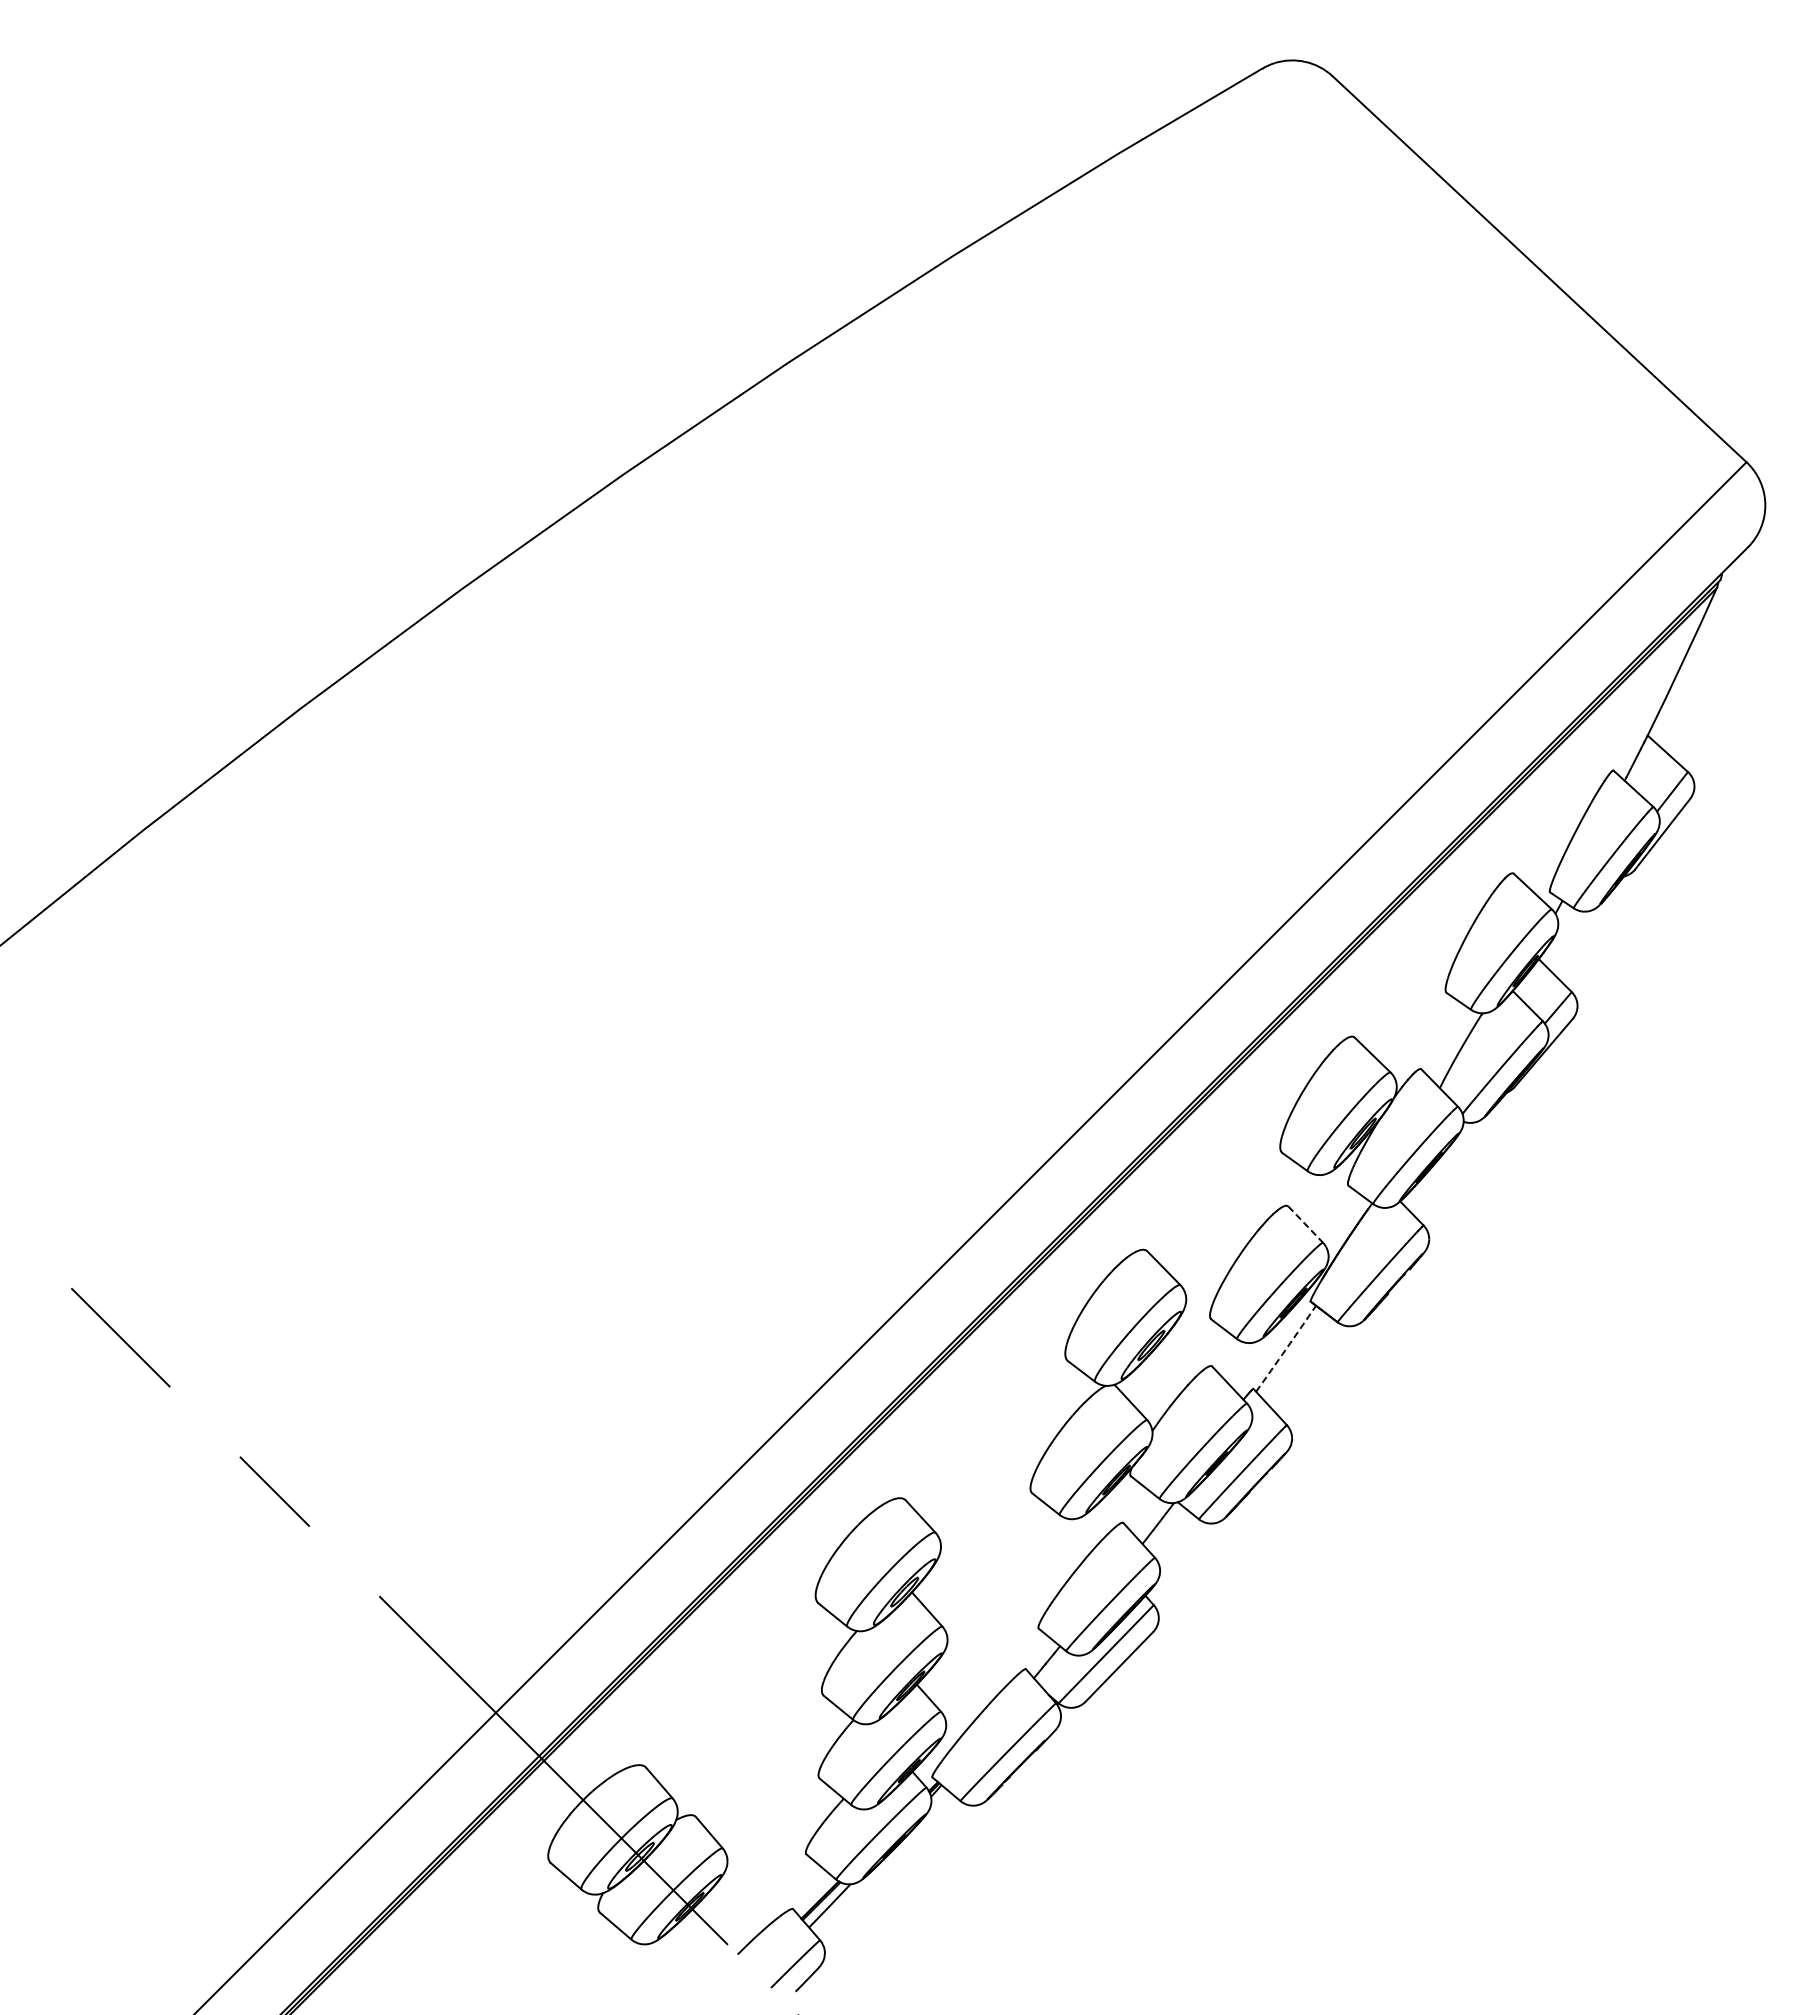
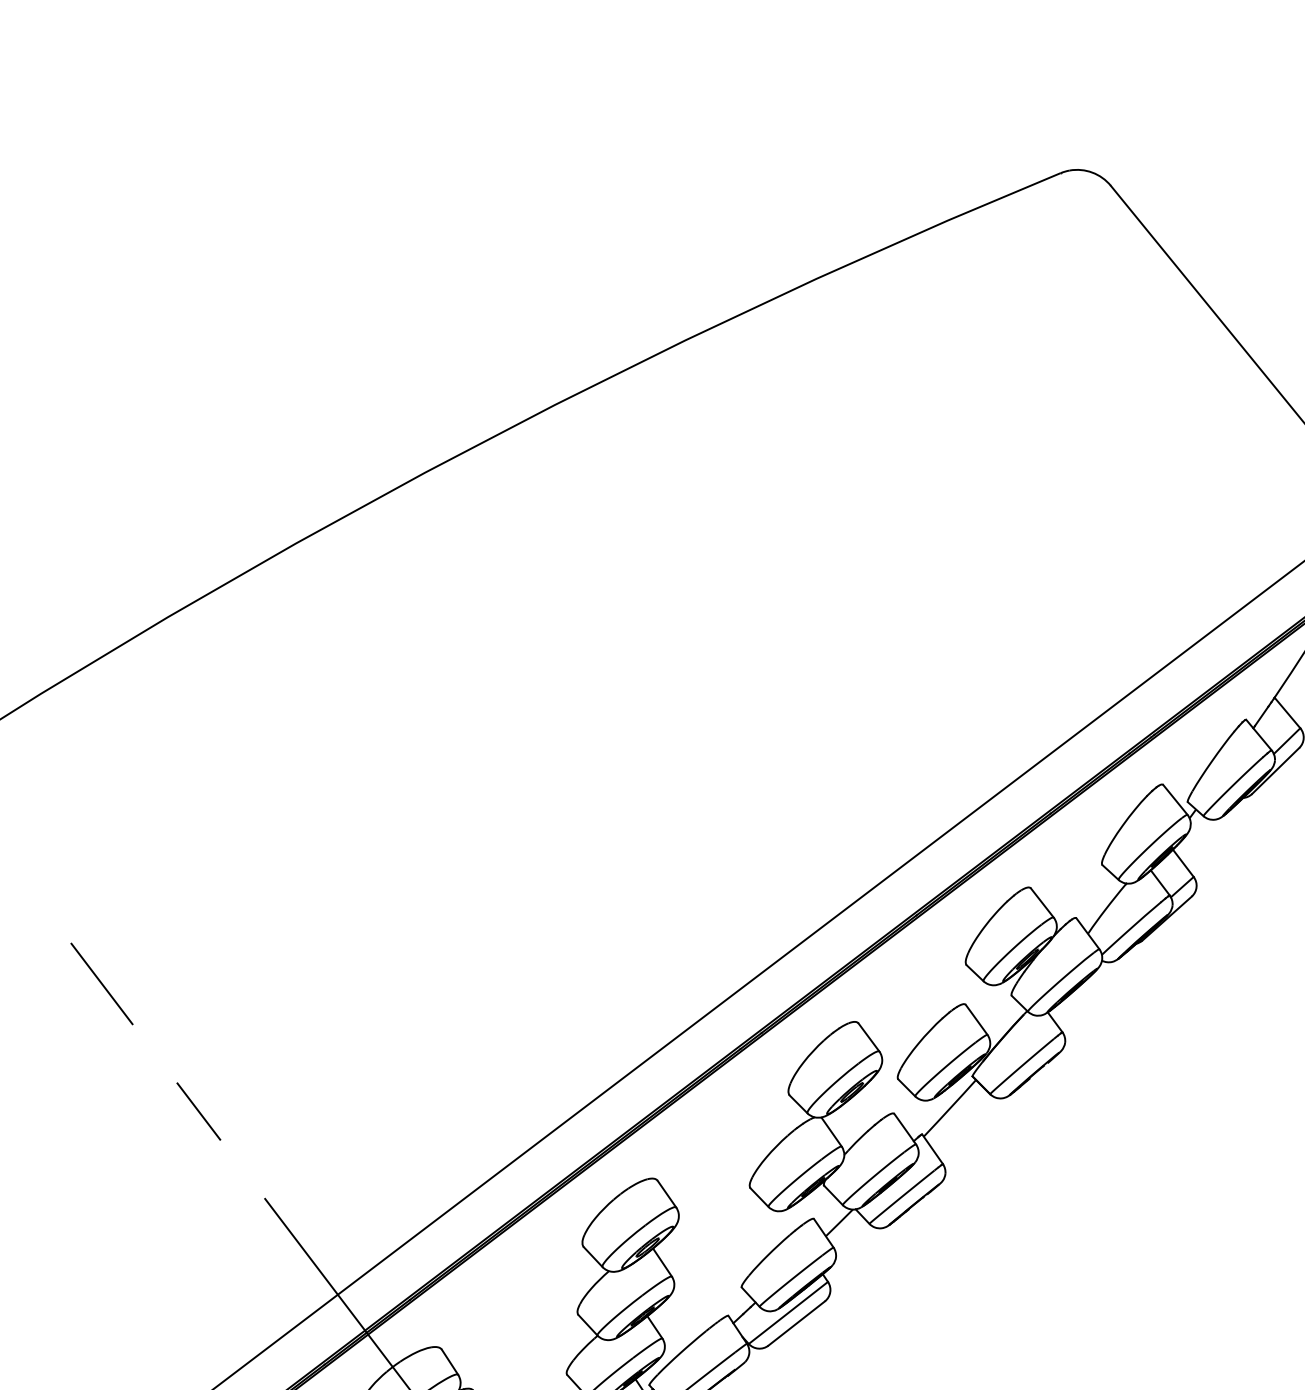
line: (1306, 1225) -> (977, 1020), dashed -> solid
arc: (1286, 1348) -> (950, 1108), dashed -> solid

